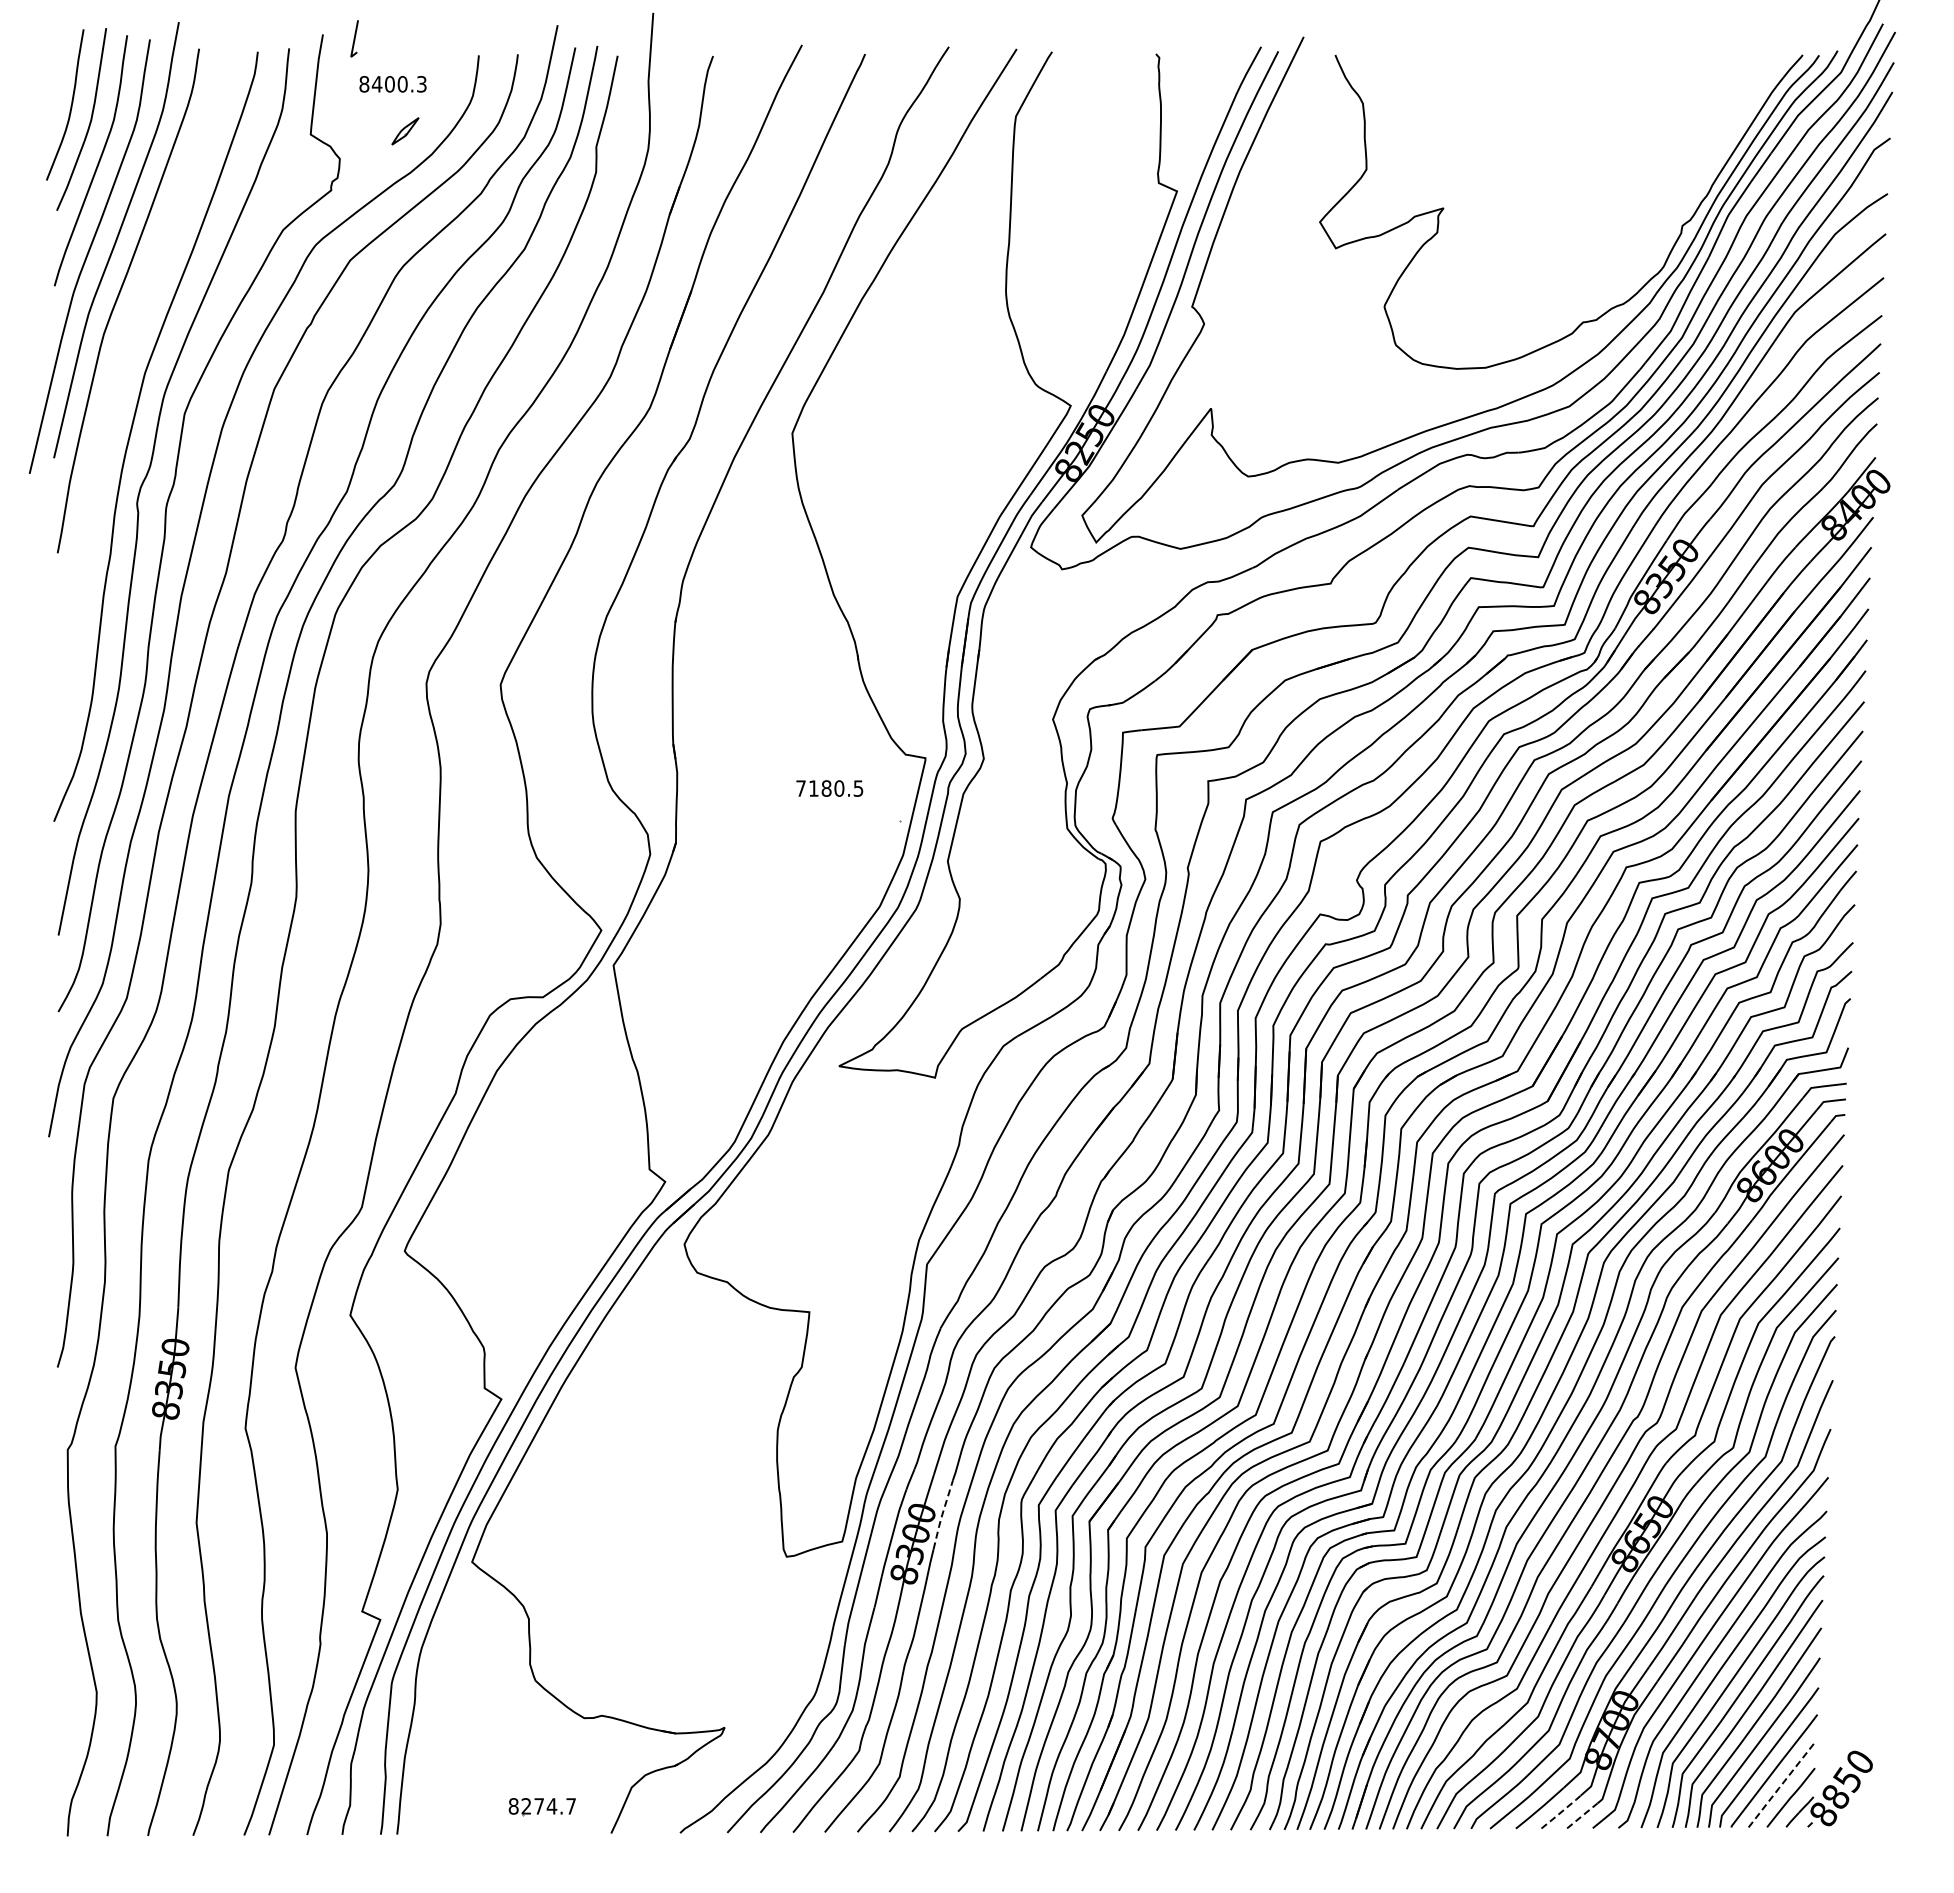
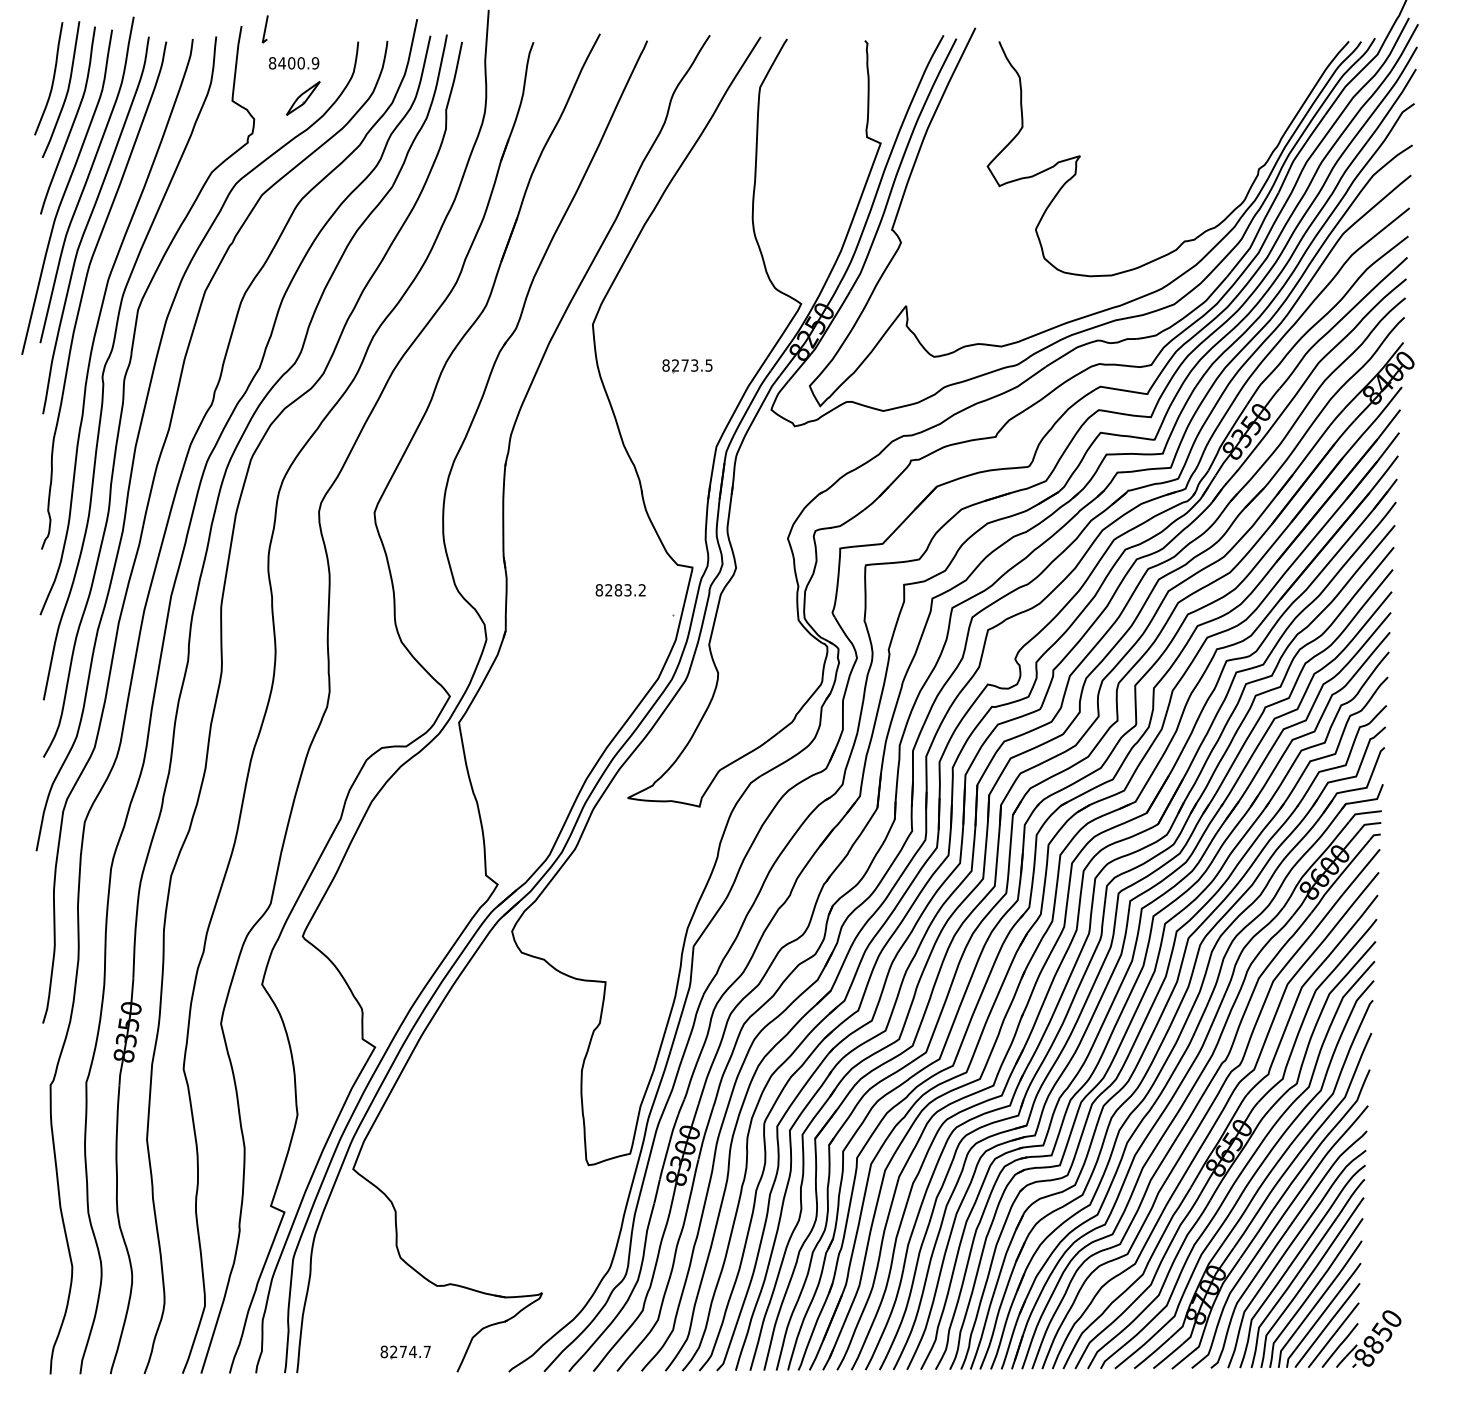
text: (421, 84) -> (315, 63), 8400.3 -> 8400.9
part: (405, 131) -> (303, 98), size x1.67
curve: (112, 389) -> (84, 291), added
part: (918, 488) -> (687, 365), added
text: (829, 788) -> (620, 590), 7180.5 -> 8283.2
line: (942, 1514) -> (705, 1133), dashed -> solid
line: (1782, 1784) -> (1333, 1335), dashed -> solid
line: (1561, 1811) -> (1168, 1355), dashed -> solid
line: (1582, 1815) -> (1184, 1358), dashed -> solid

